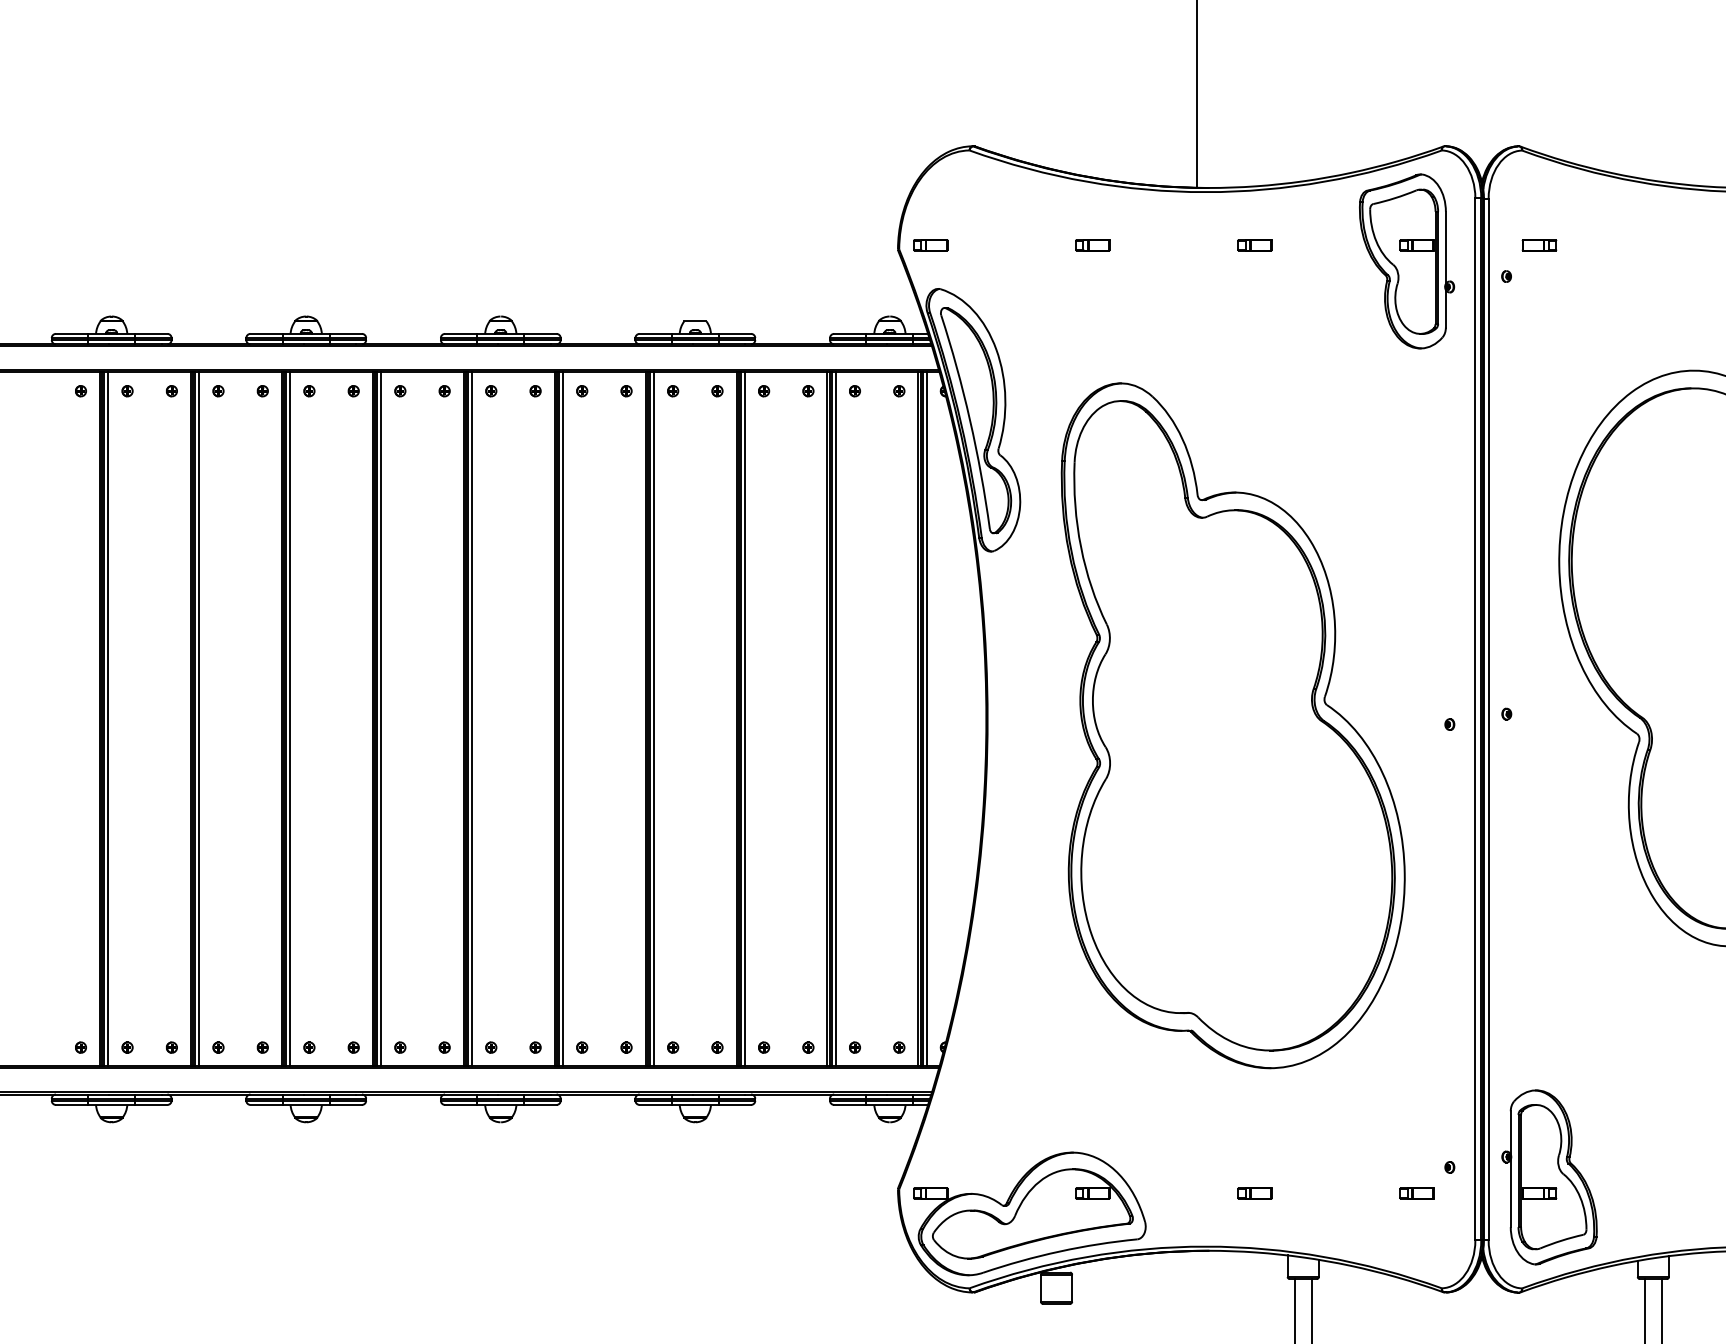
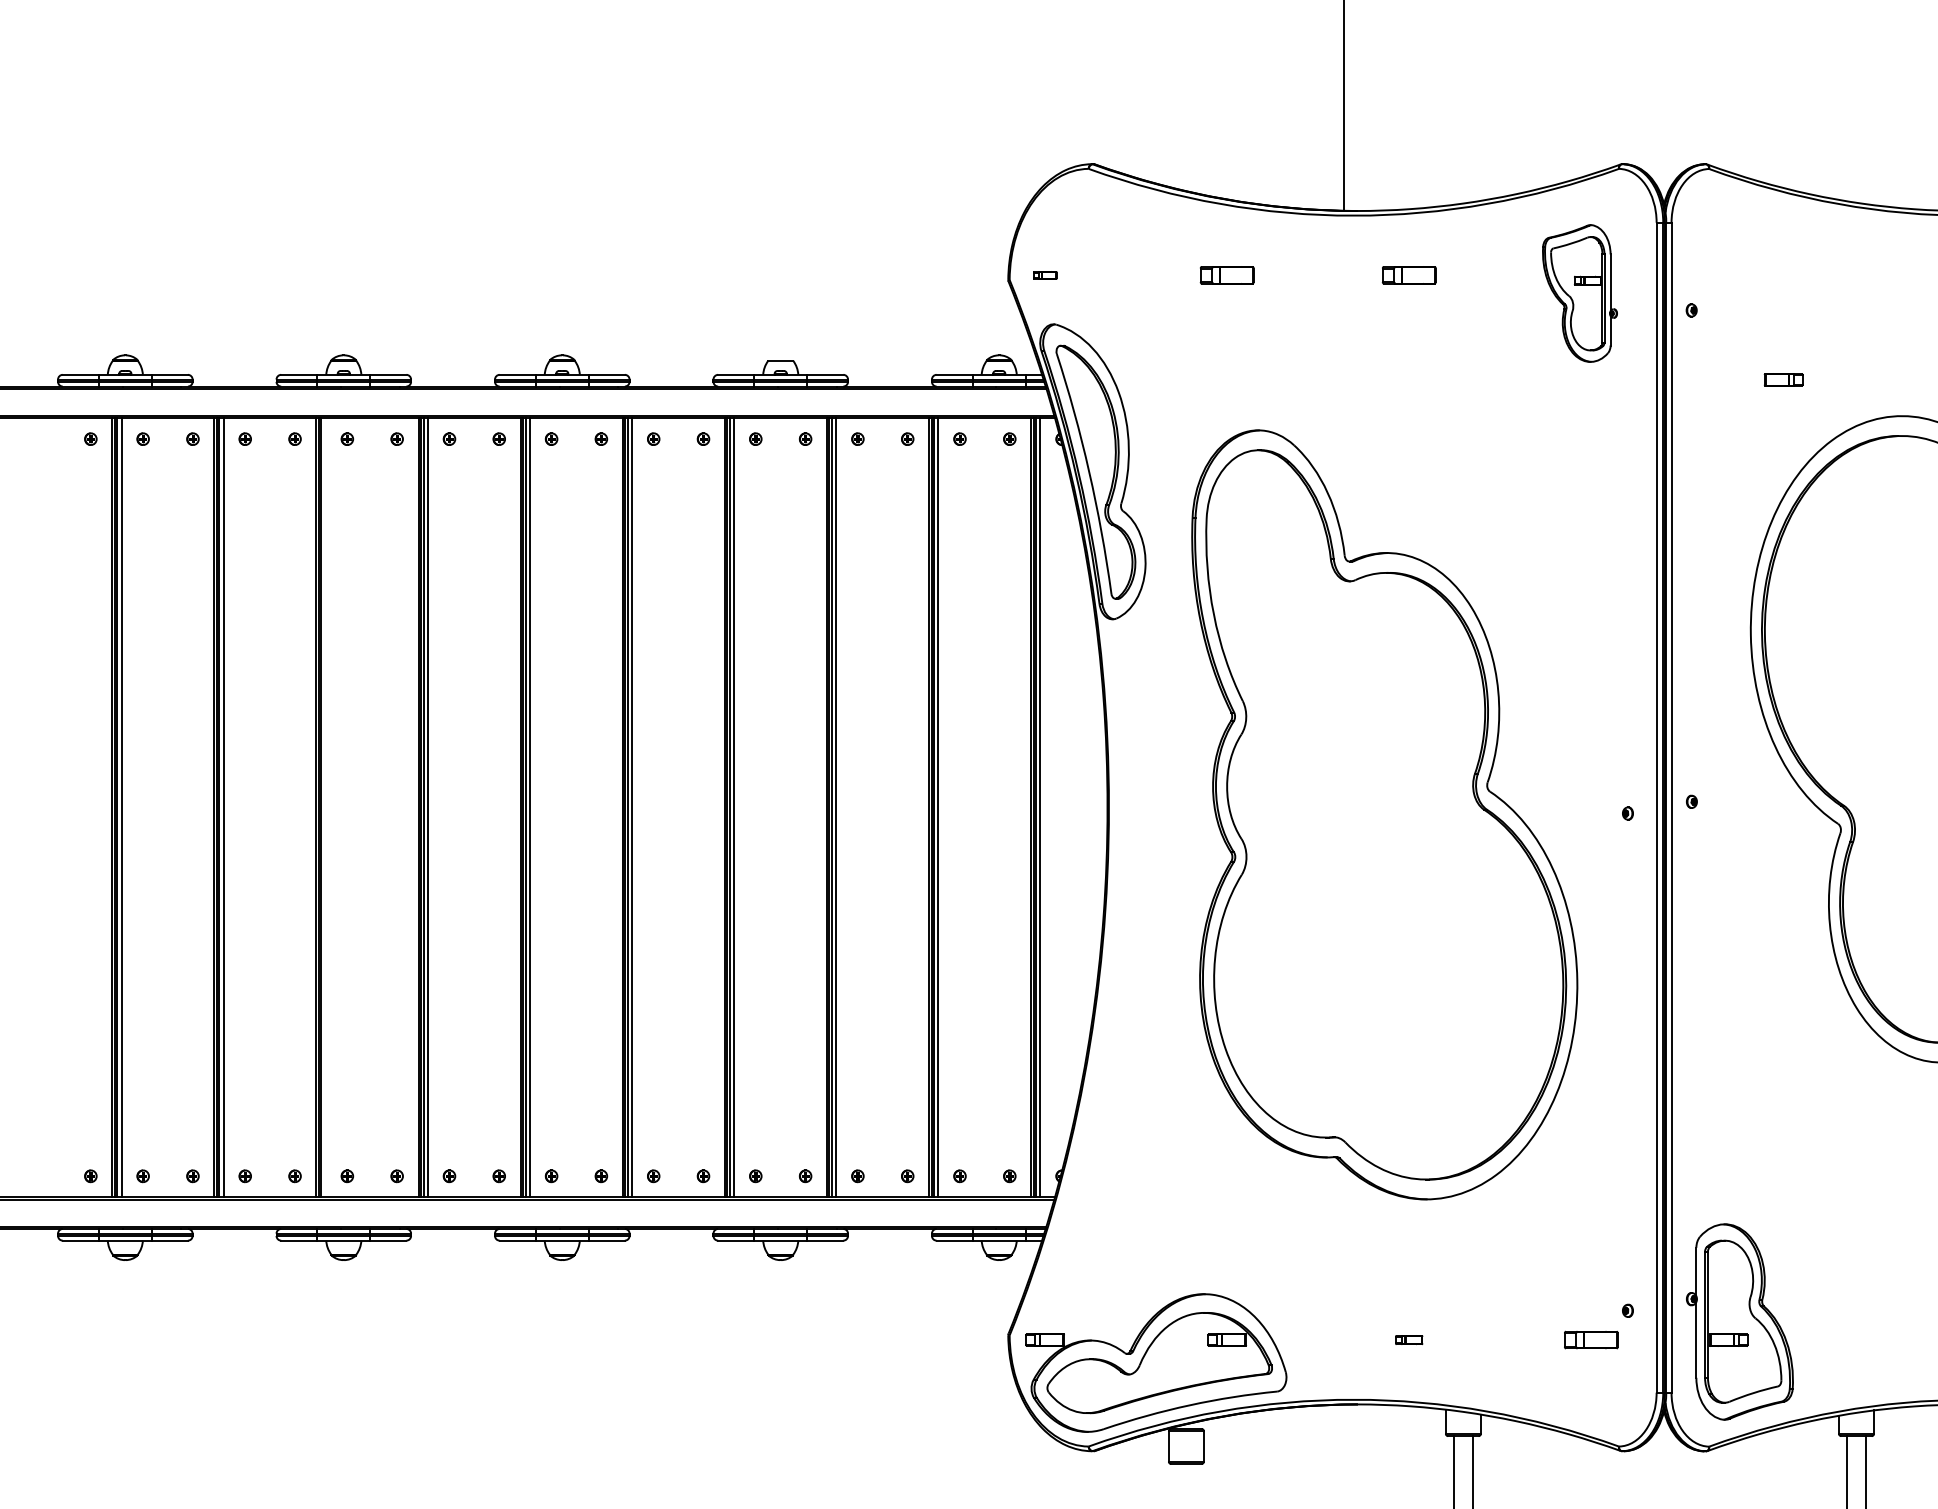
part: (930, 245) -> (1044, 275), size x0.6
part: (1092, 245) -> (1226, 275), size x1.4
part: (1254, 245) -> (1408, 275), size x1.4
part: (1539, 245) -> (1783, 380), moved
part: (1407, 261) -> (1580, 293), size x0.7
line: (290, 719) -> (326, 807), removed
part: (1254, 1193) -> (1408, 1340), size x0.7
part: (1416, 1193) -> (1590, 1340), size x1.4

